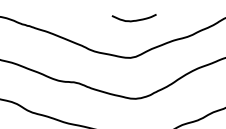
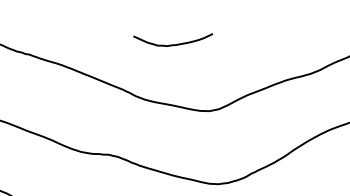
curve: (133, 20) -> (171, 44), moved

